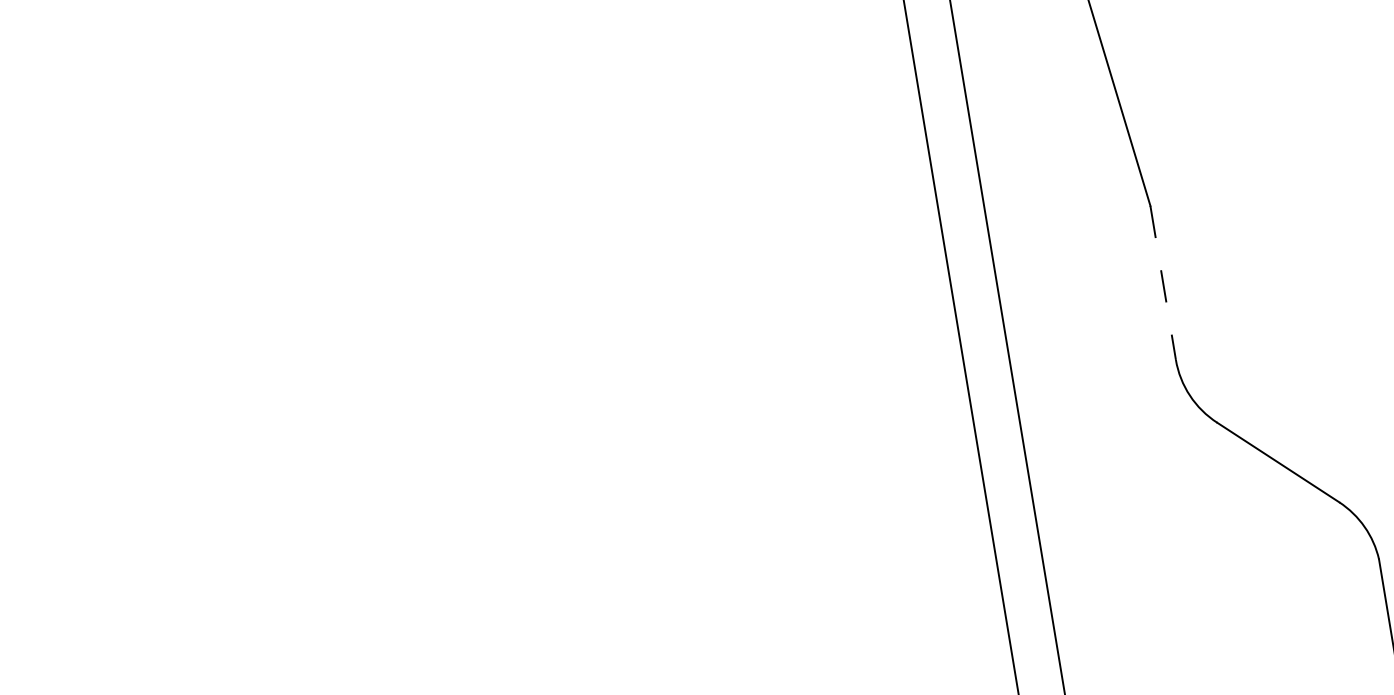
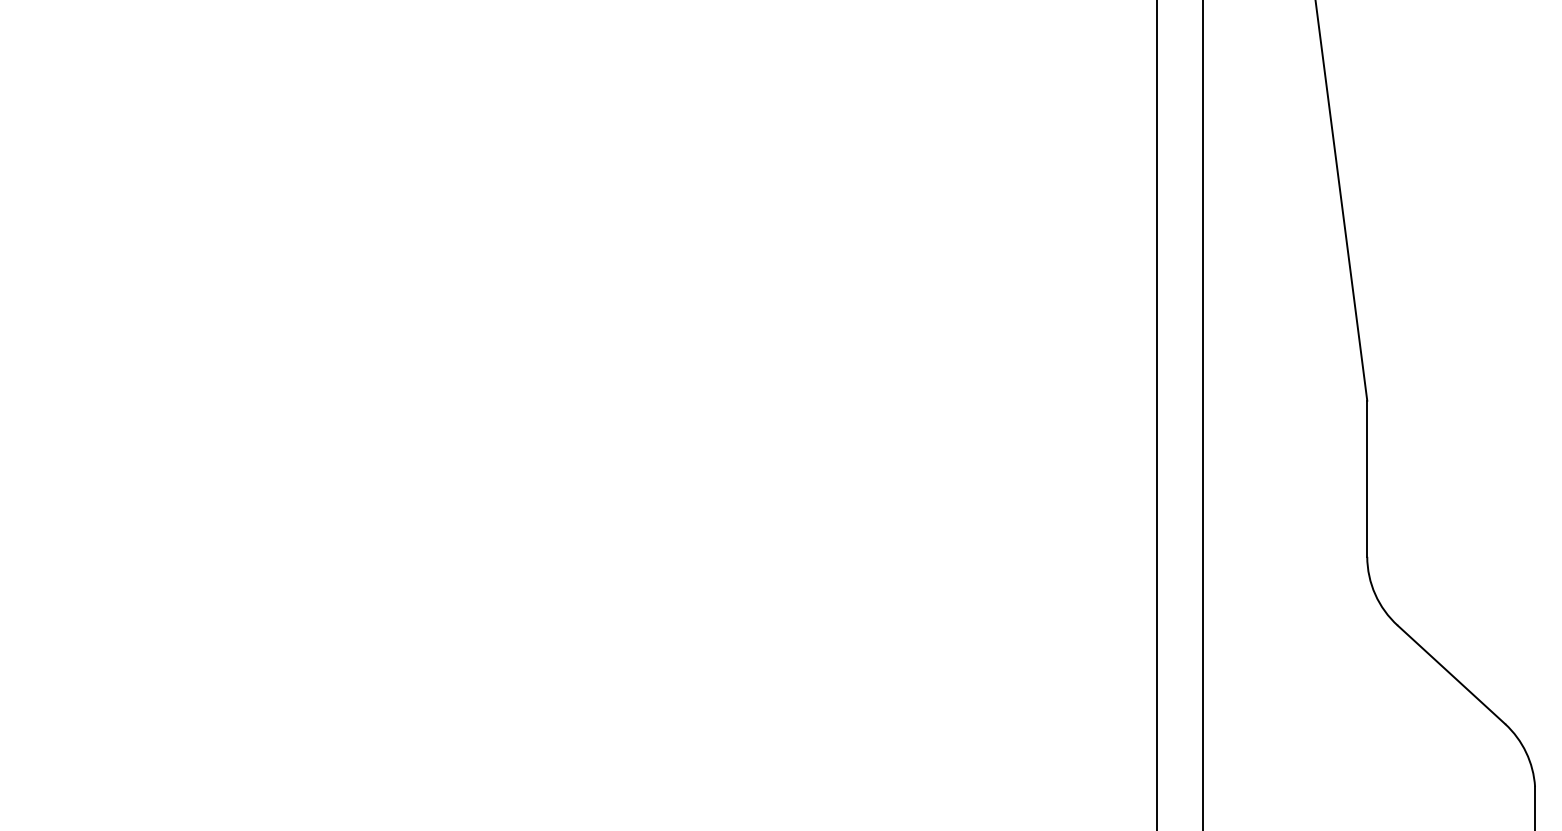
line: (1163, 283) -> (1367, 479), dashed -> solid

